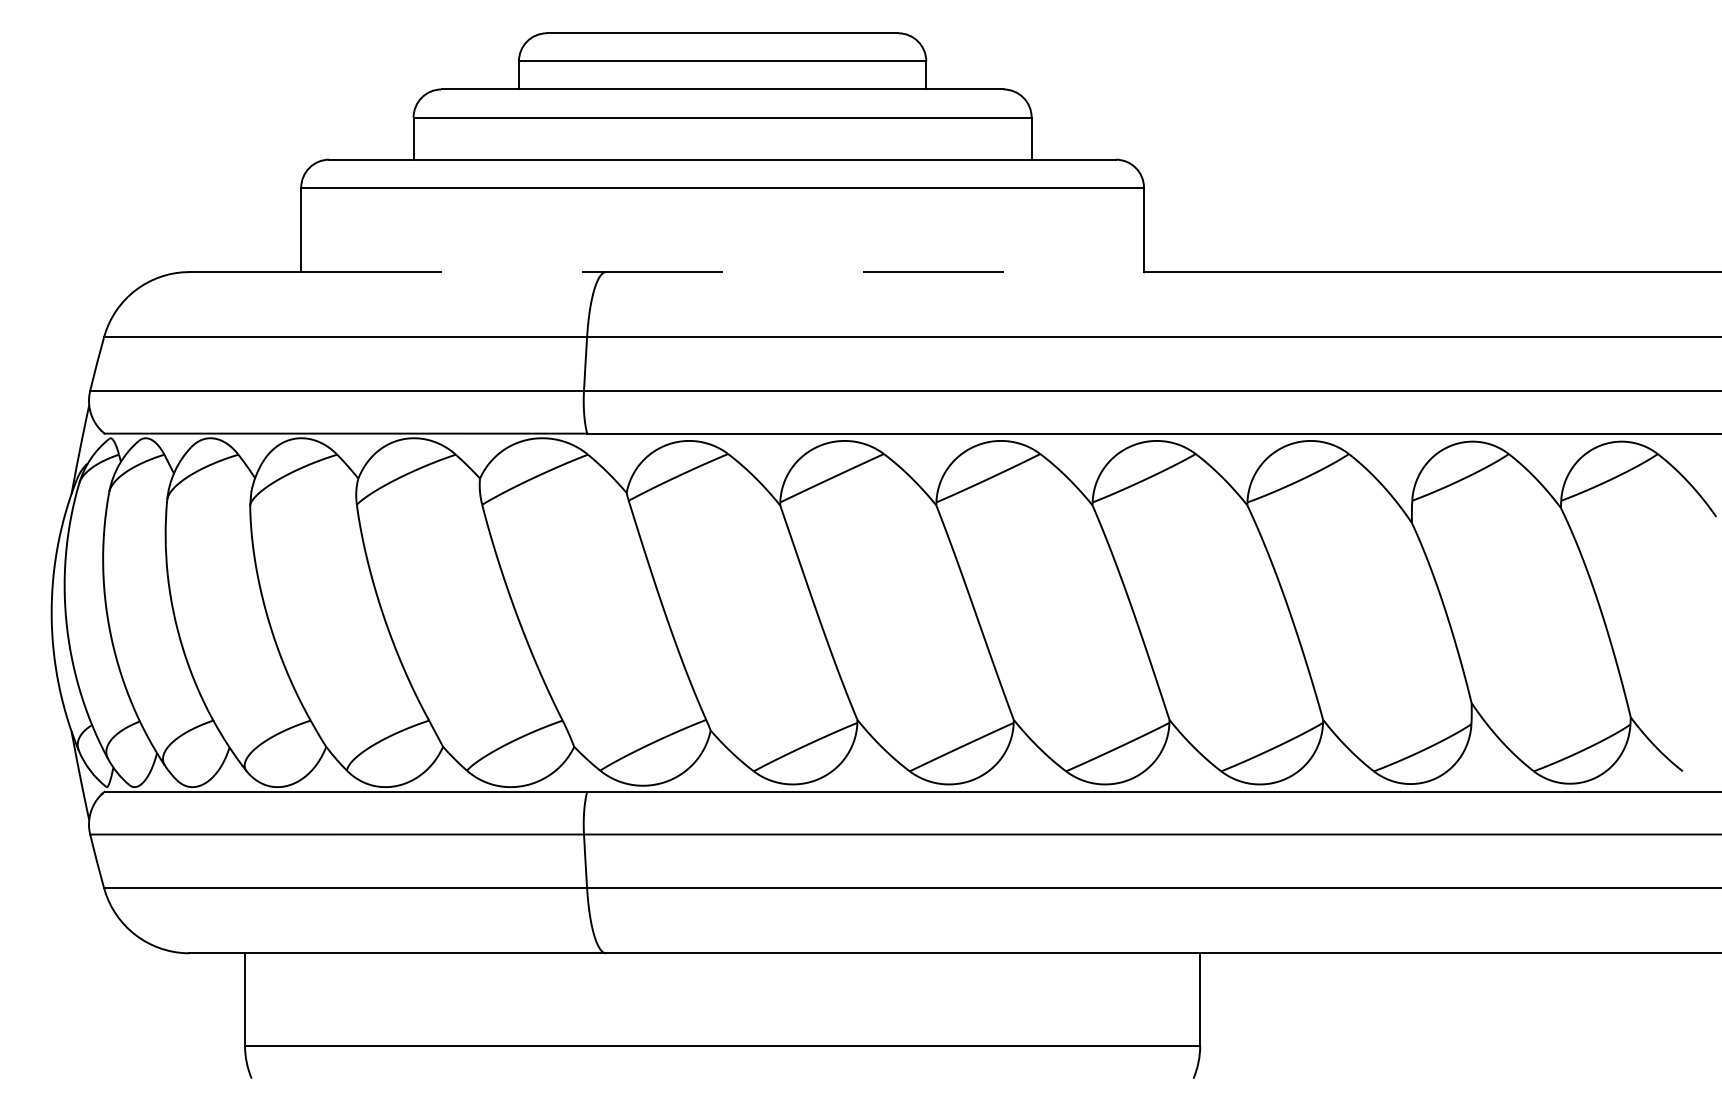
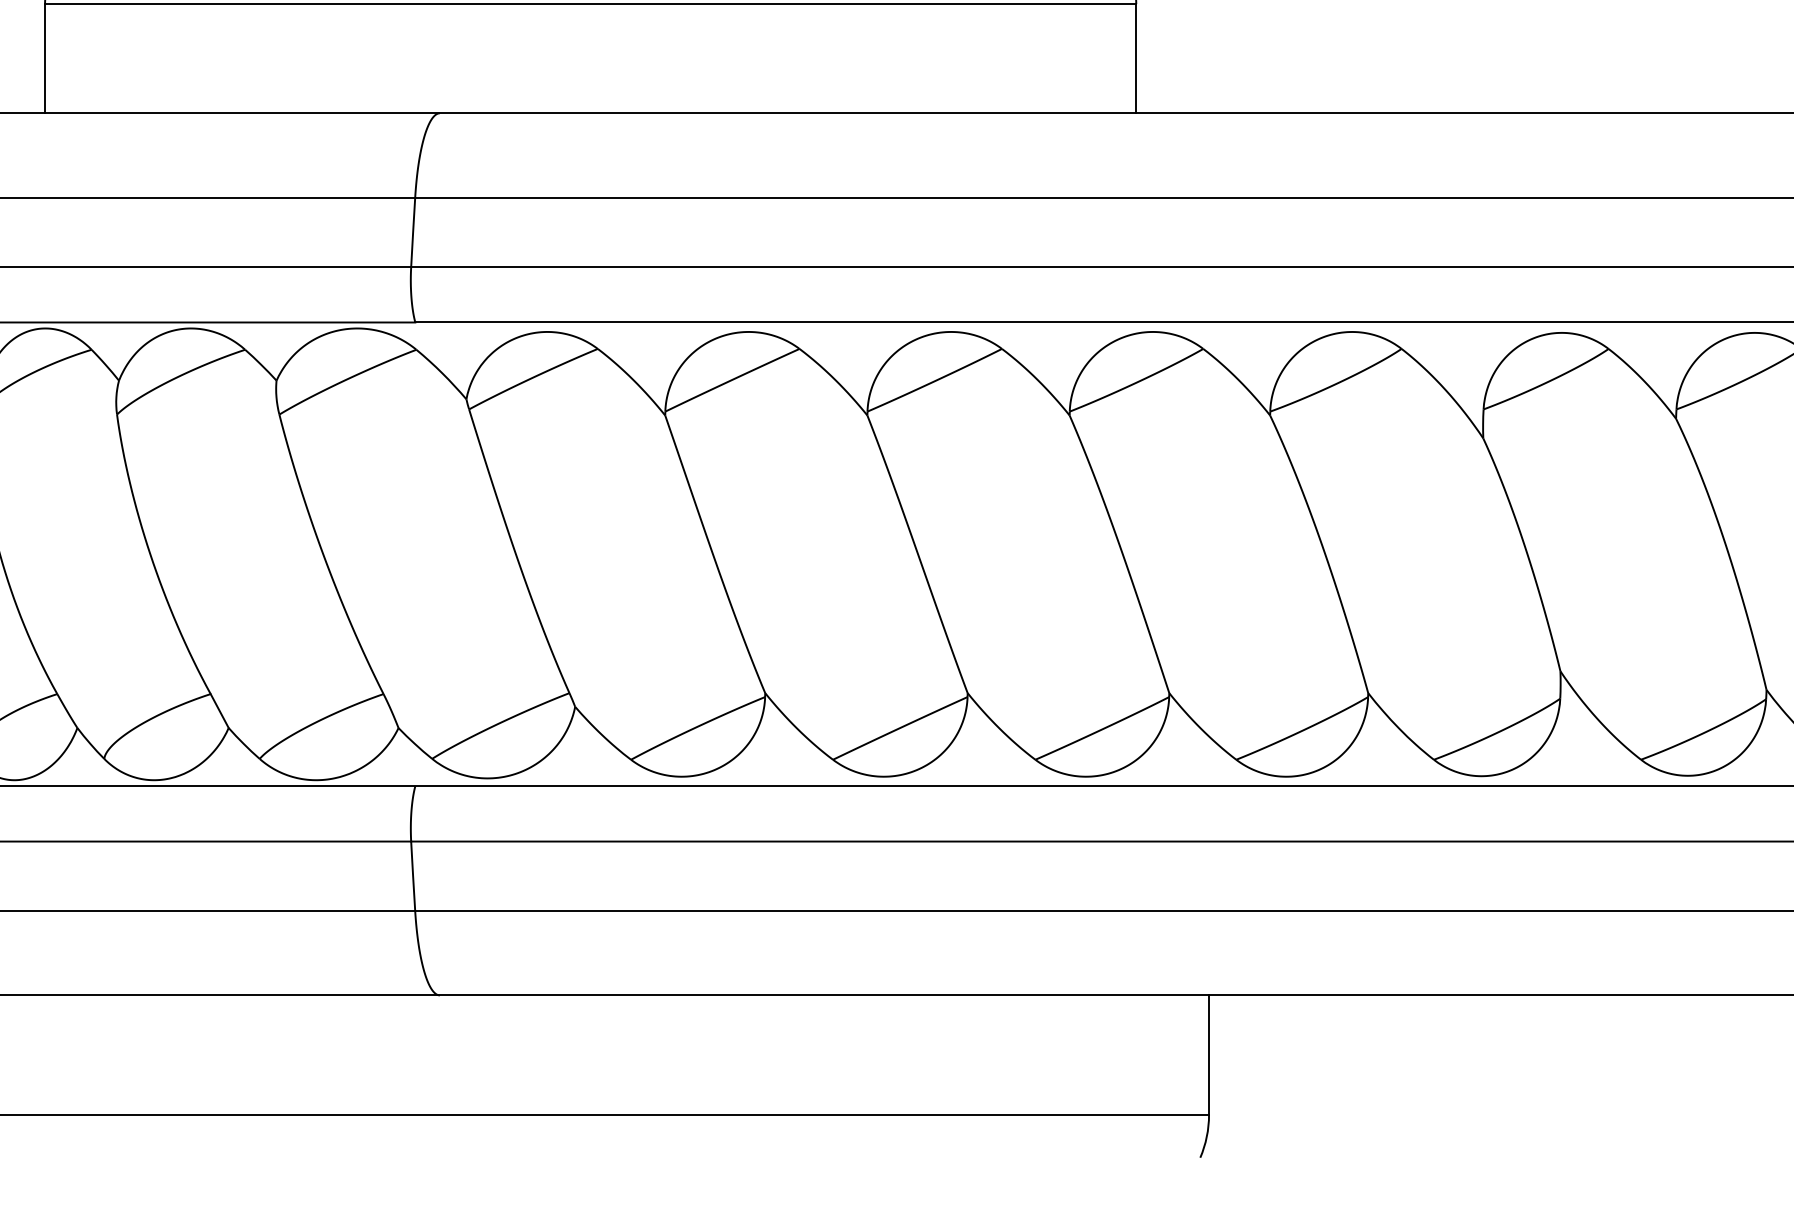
line: (723, 272) -> (591, 113), dashed -> solid

